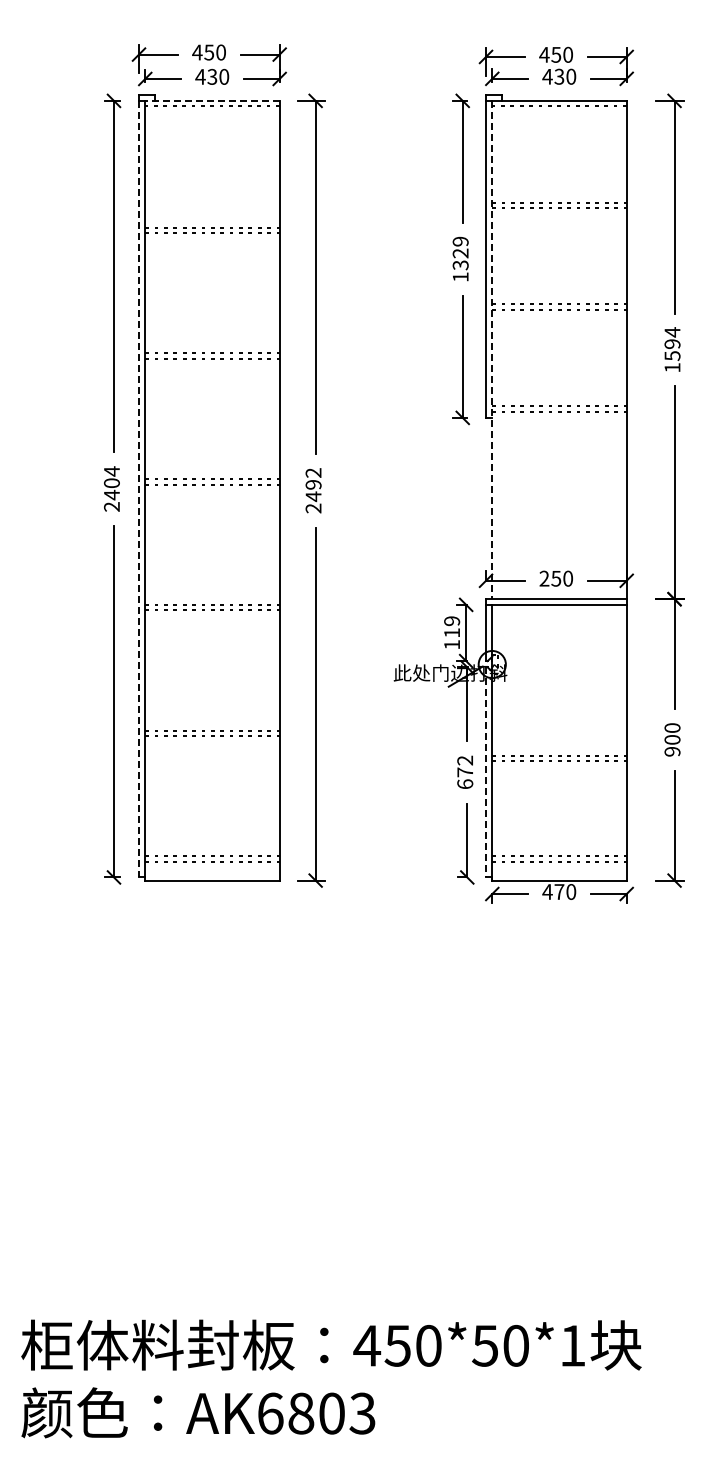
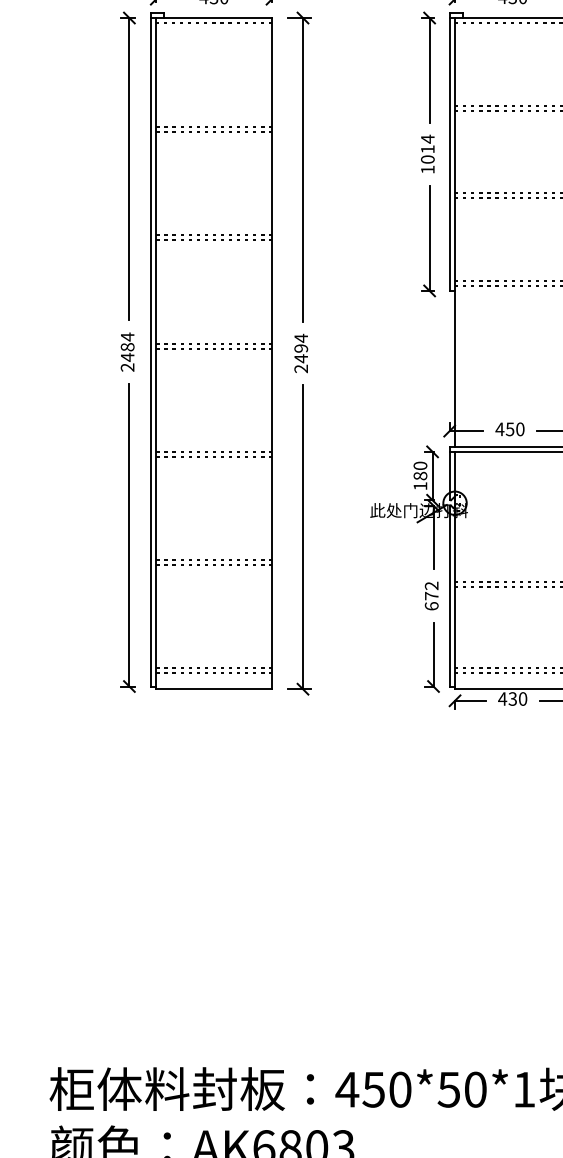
line: (211, 100) -> (213, 17), dashed -> solid
text: (460, 253) -> (427, 149), 1329 -> 1014
line: (492, 350) -> (455, 232), dashed -> solid
text: (313, 472) -> (301, 337), 2492 -> 2494
text: (111, 483) -> (127, 347), 2404 -> 2484
line: (139, 489) -> (151, 352), dashed -> solid
text: (544, 578) -> (499, 429), 250 -> 450
text: (452, 626) -> (420, 470), 119 -> 180
line: (486, 772) -> (450, 596), dashed -> solid
text: (559, 891) -> (512, 698), 470 -> 430

